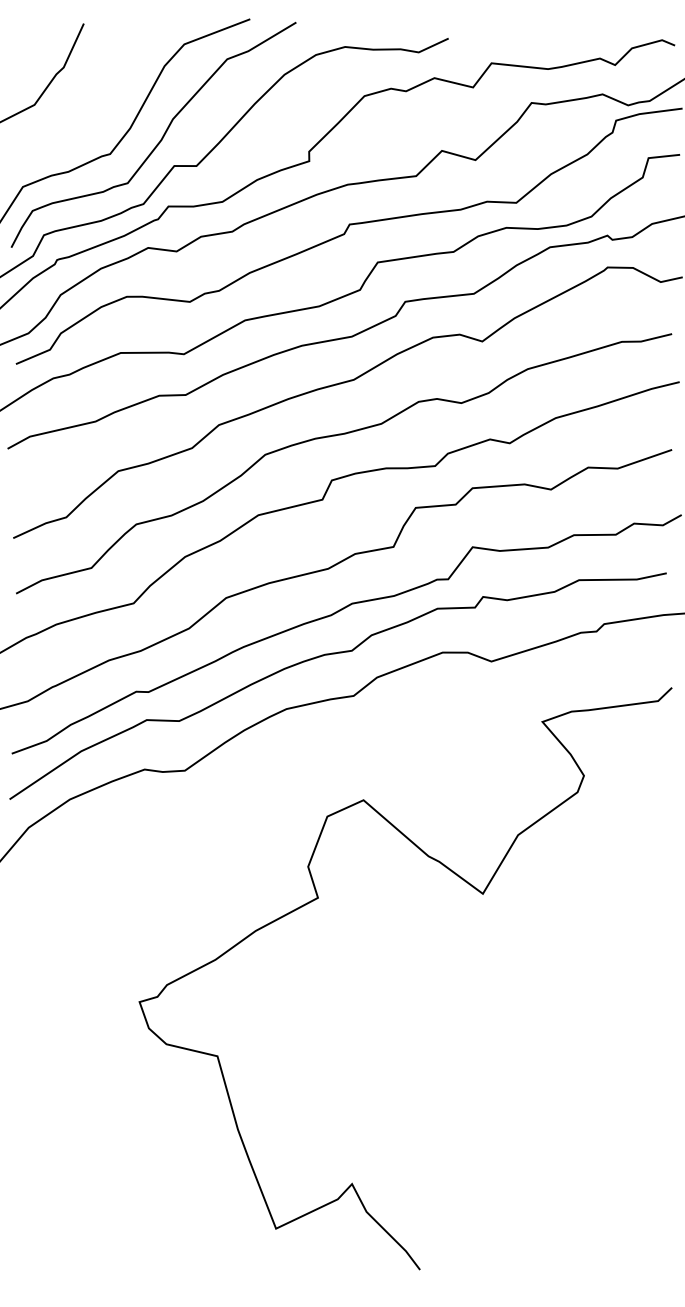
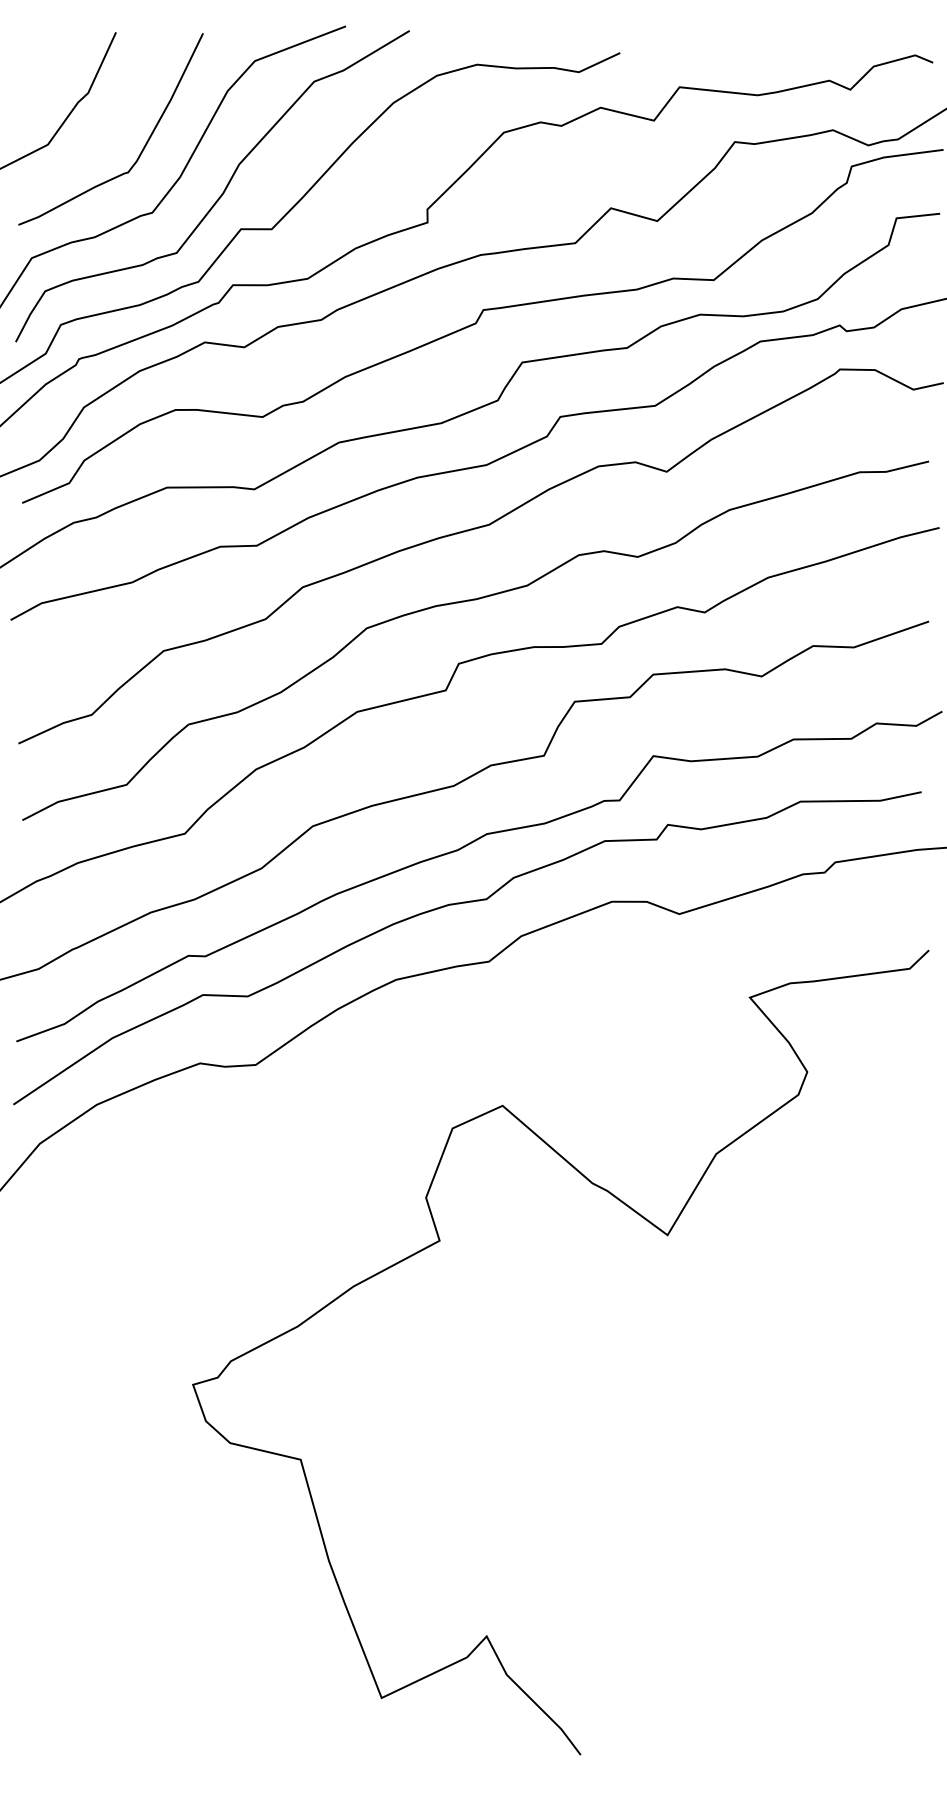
curve: (103, 106) -> (143, 146), added

